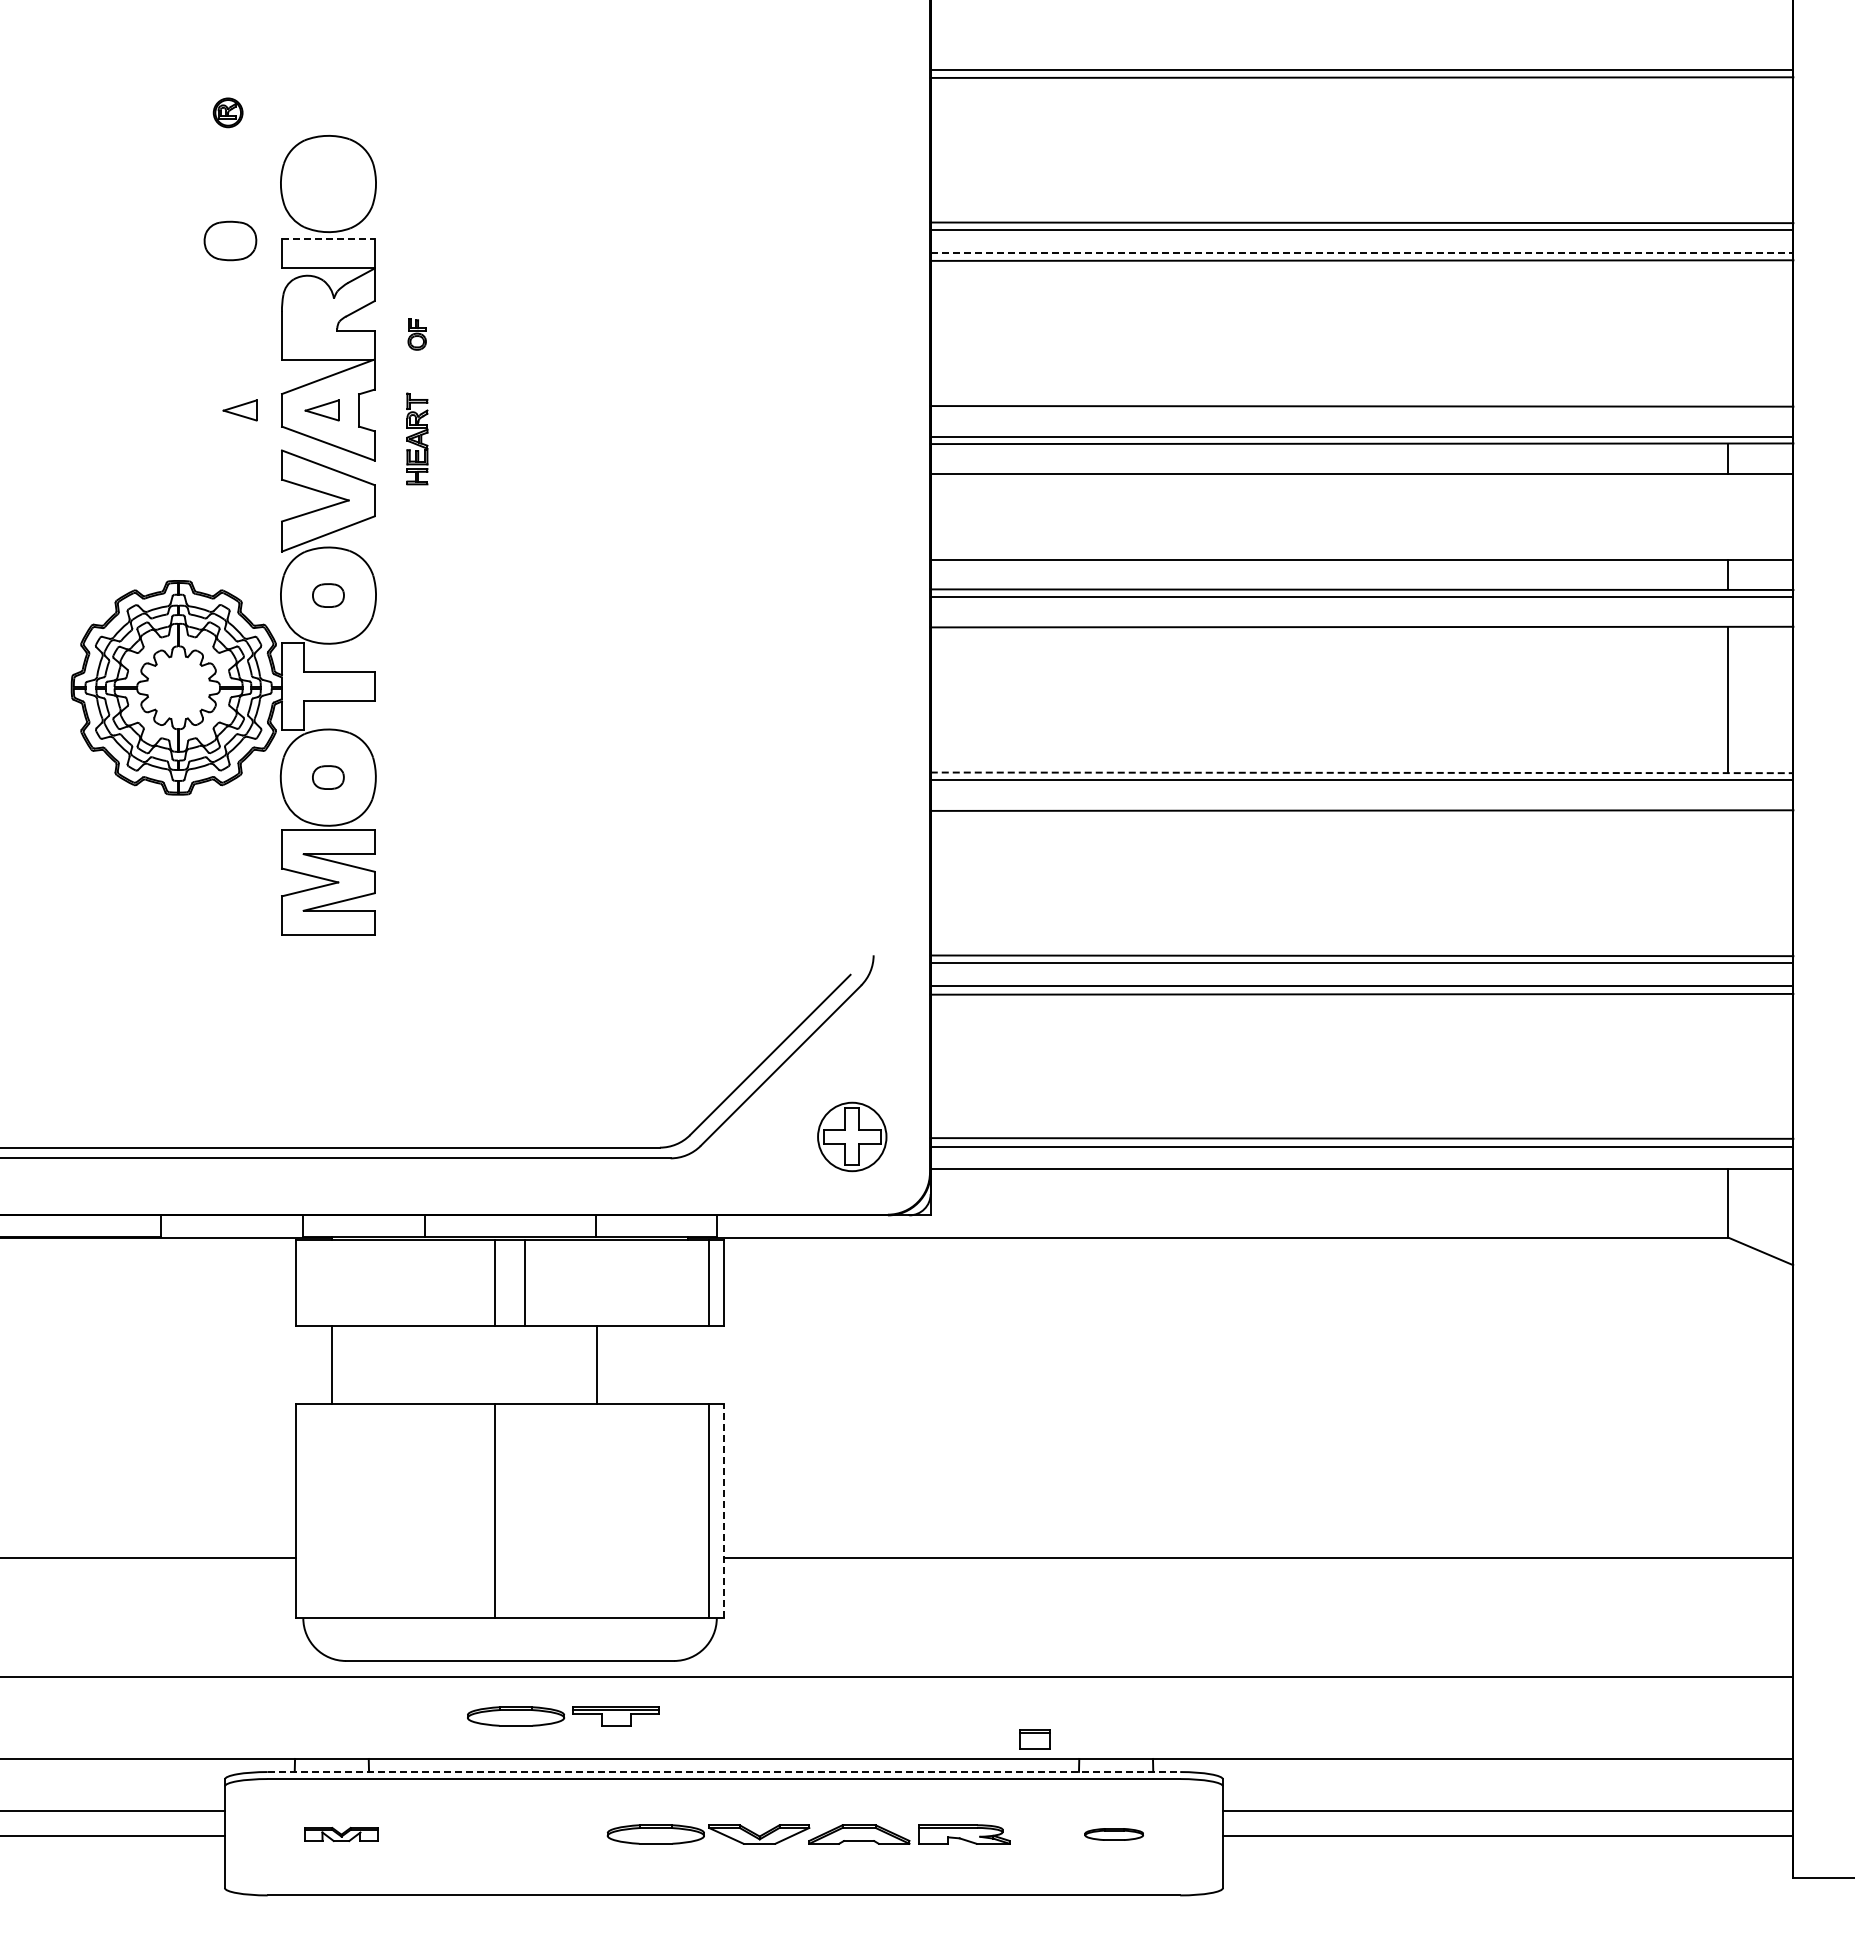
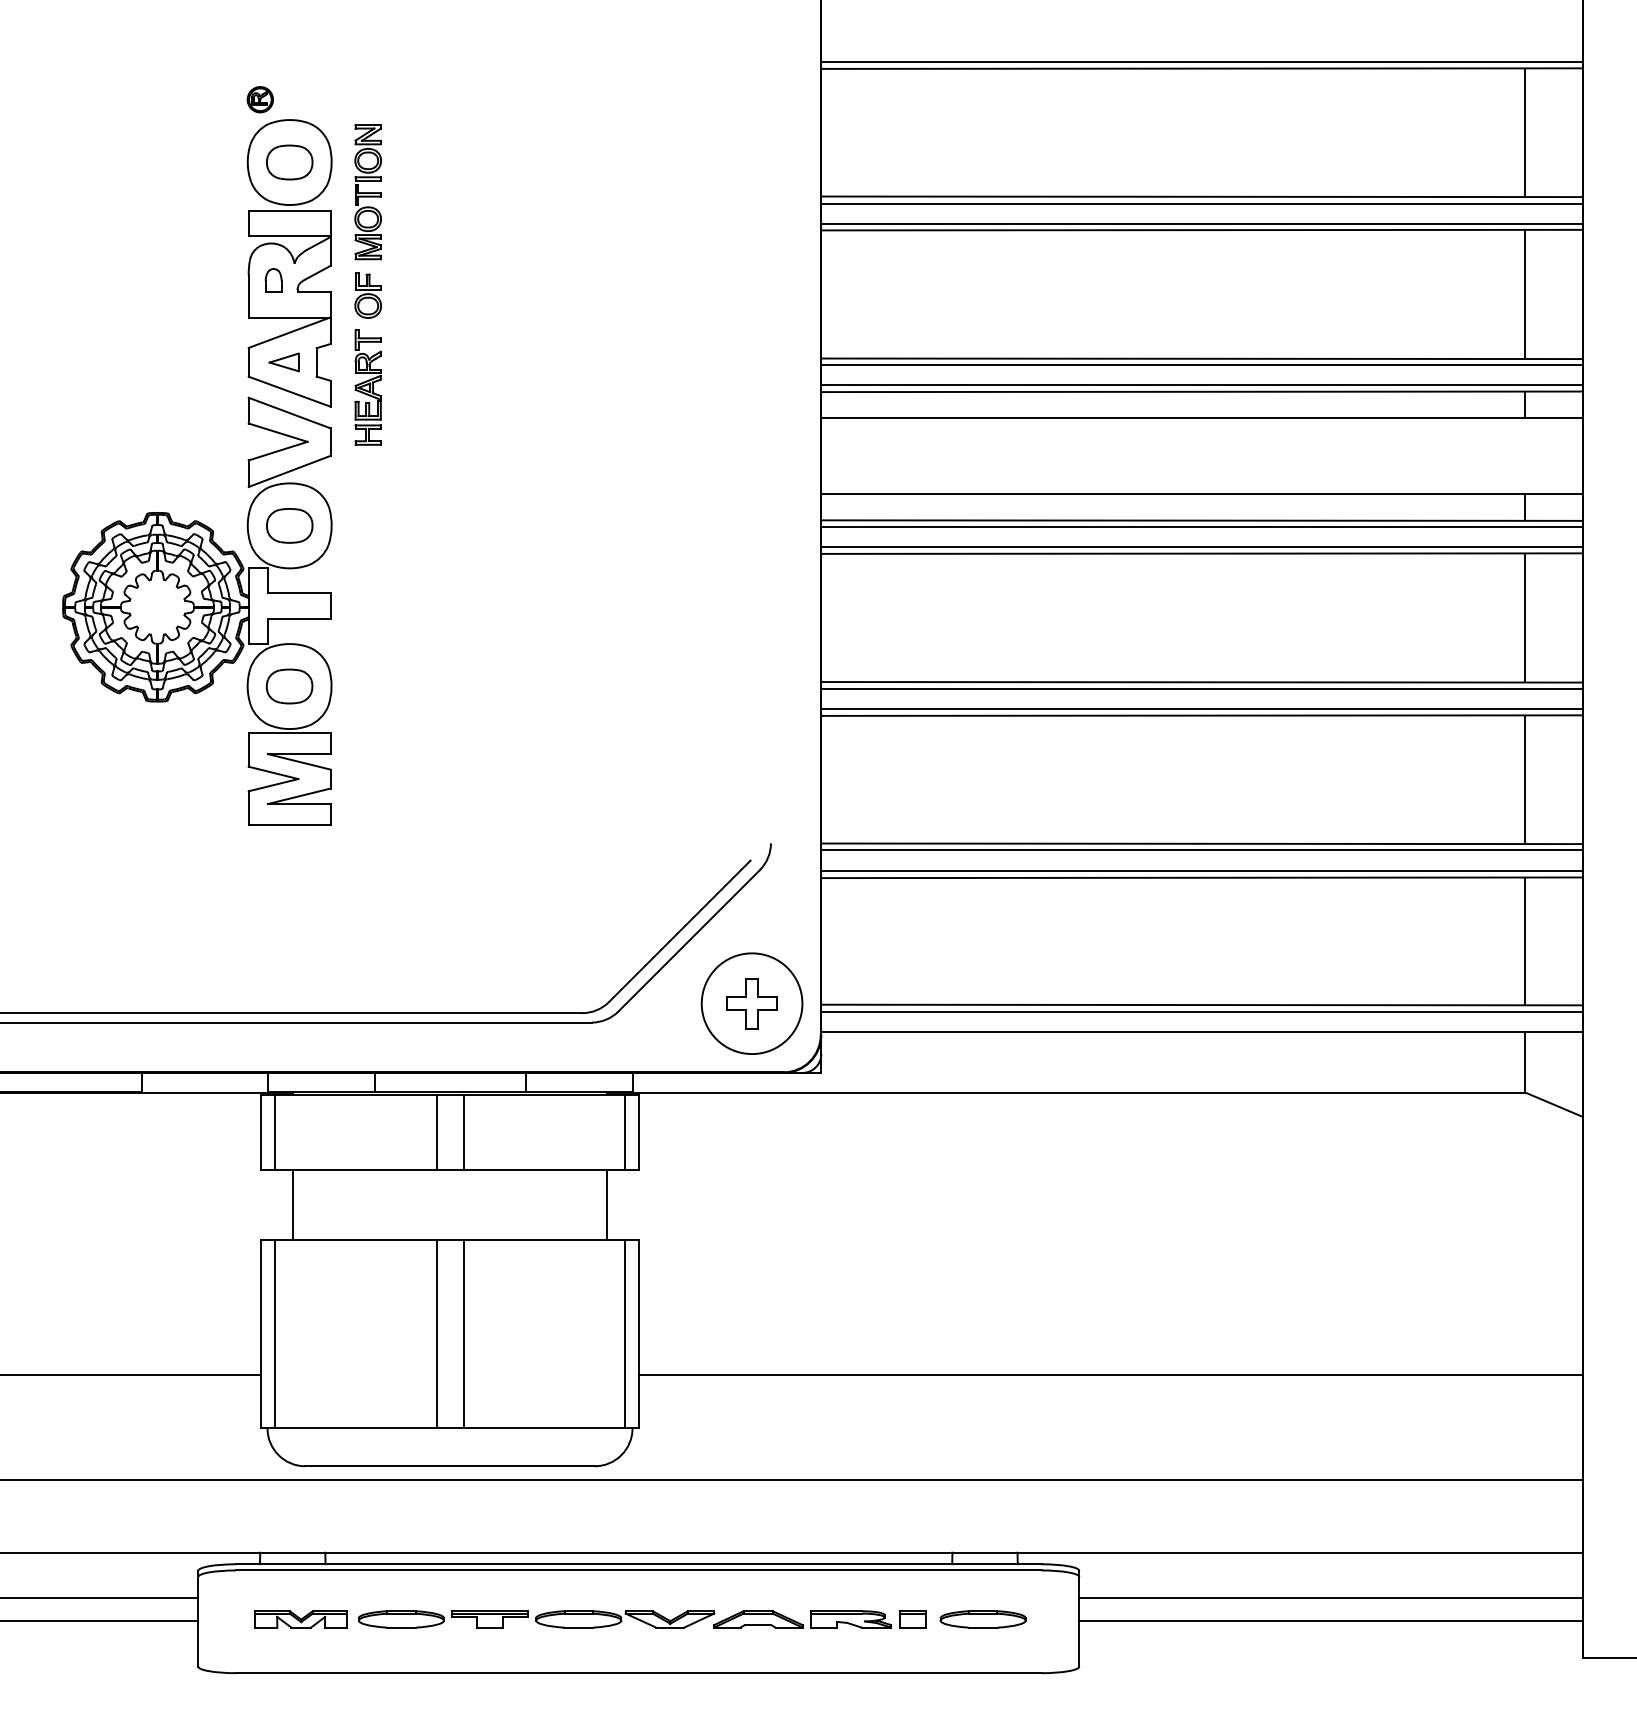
part: (227, 112) -> (259, 99), moved
line: (1728, 149) -> (1525, 132), added
part: (416, 217) -> (367, 192), added
line: (328, 238) -> (289, 210), dashed -> solid
part: (230, 240) -> (289, 162), moved
line: (1362, 253) -> (1202, 223), dashed -> solid
part: (310, 317) -> (273, 280), added
line: (1728, 333) -> (1525, 294), added
part: (416, 334) -> (367, 295), size x1.67
part: (239, 410) -> (211, 362), removed
line: (1361, 413) -> (1201, 365), added
part: (417, 438) -> (368, 387), size x1.43
part: (328, 595) -> (289, 525), size x1.67
line: (1361, 619) -> (1201, 546), added
line: (1362, 772) -> (1202, 681), dashed -> solid
part: (328, 777) -> (289, 686), size x1.67
line: (1361, 802) -> (1201, 708), added
line: (1728, 882) -> (1525, 779), added
line: (1728, 1066) -> (1525, 941), added
circle: (852, 1136) -> (752, 1003), size x1.67
line: (311, 1282) -> (274, 1132), added
line: (597, 1364) -> (607, 1204), moved
line: (311, 1511) -> (274, 1334), added
line: (525, 1511) -> (463, 1334), added
line: (723, 1511) -> (638, 1334), dashed -> solid
part: (563, 1716) -> (443, 1619), moved
part: (1034, 1739) -> (912, 1619), moved
line: (724, 1771) -> (639, 1563), dashed -> solid
part: (341, 1834) -> (301, 1619), size x1.43
part: (1114, 1834) -> (983, 1619), size x1.67

